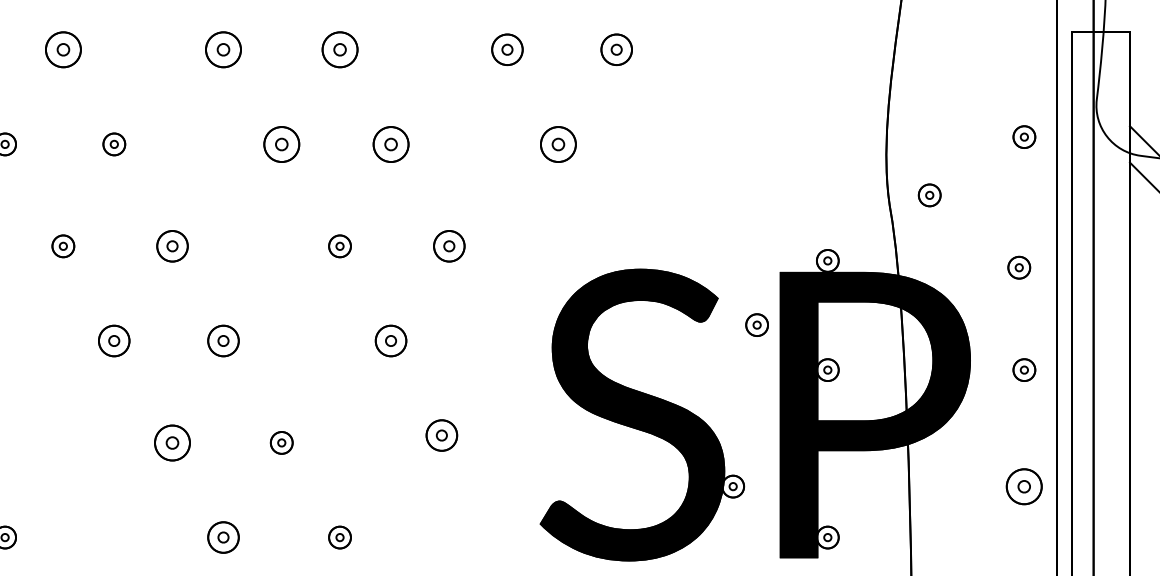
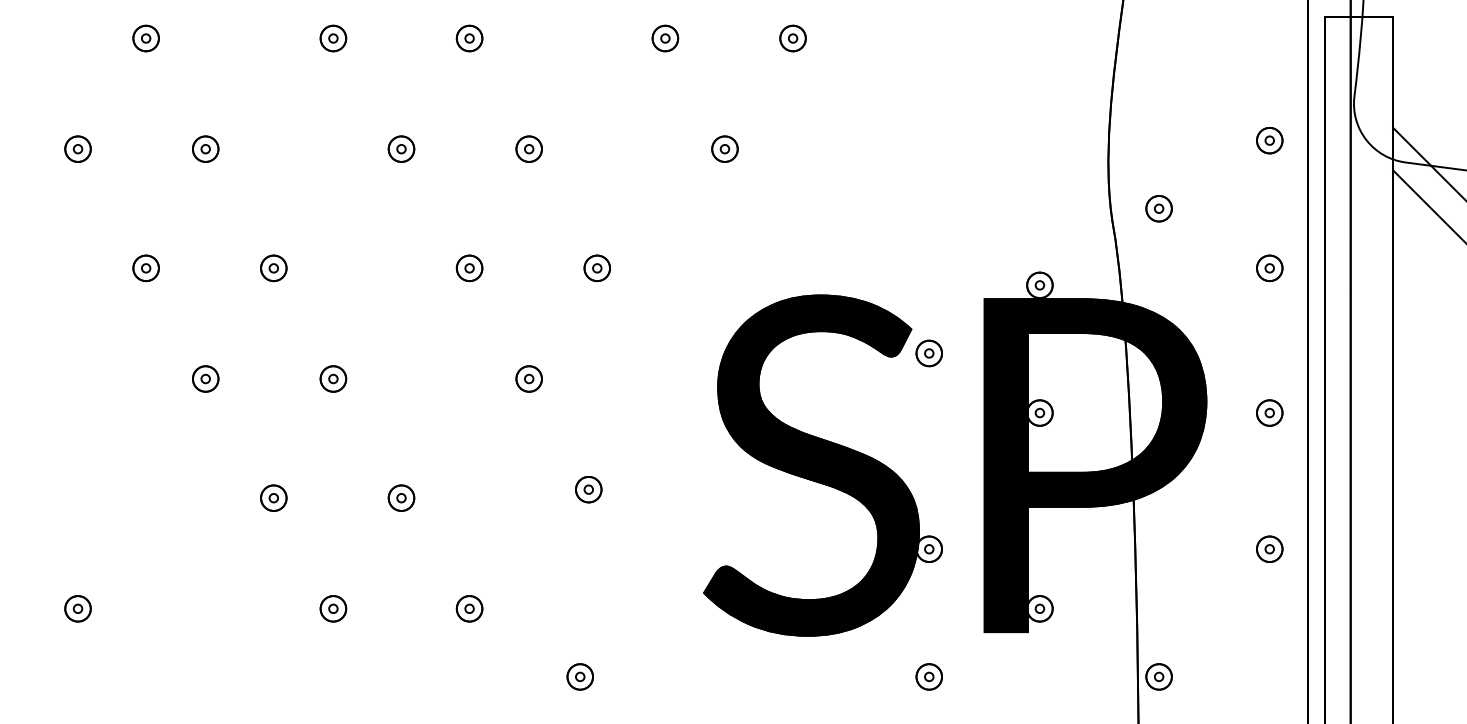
part: (62, 49) -> (145, 38), size x0.62
part: (223, 49) -> (333, 38), size x0.62
part: (339, 49) -> (469, 38), size x0.62
part: (507, 49) -> (665, 38), size x0.71
part: (616, 49) -> (792, 38), size x0.71
part: (281, 143) -> (401, 148), size x0.62
part: (390, 143) -> (528, 148), size x0.62
part: (558, 143) -> (724, 148), size x0.62
part: (172, 246) -> (273, 268), size x0.71
part: (448, 246) -> (596, 268), size x0.71
part: (1019, 267) -> (1269, 268), moved
part: (756, 325) -> (928, 353), moved
part: (114, 340) -> (205, 378), size x0.71
part: (223, 340) -> (333, 378), size x0.71
part: (390, 340) -> (528, 378), size x0.71
part: (441, 435) -> (588, 489), size x0.71
part: (172, 442) -> (273, 497), size x0.62
part: (1024, 485) -> (1269, 548), size x0.62
part: (223, 537) -> (333, 608), size x0.71

